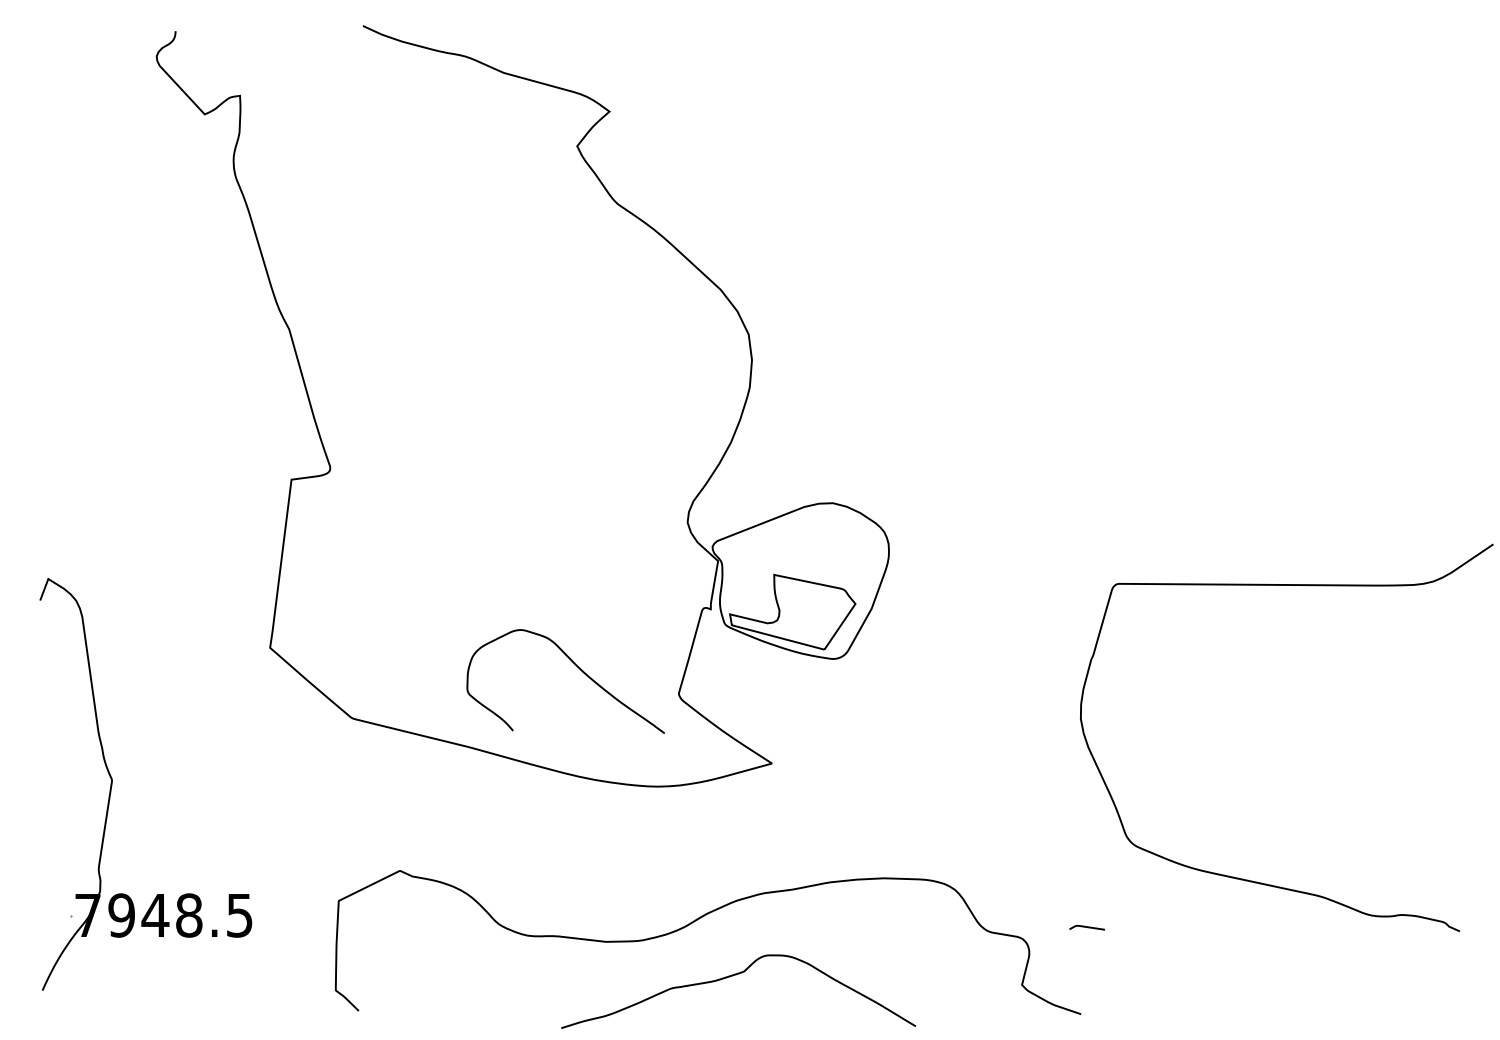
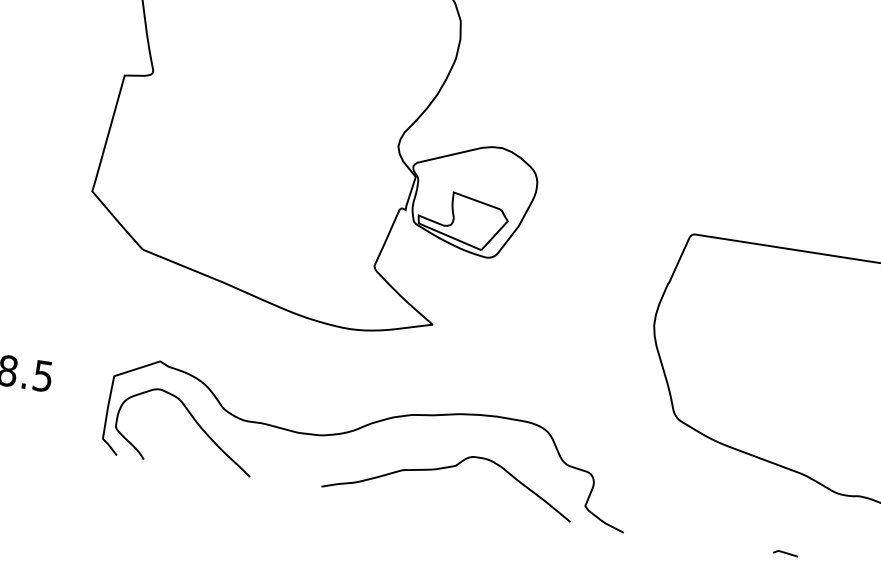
curve: (578, 668) -> (196, 422), moved
curve: (1086, 927) -> (785, 553), moved
curve: (733, 976) -> (447, 468), moved

